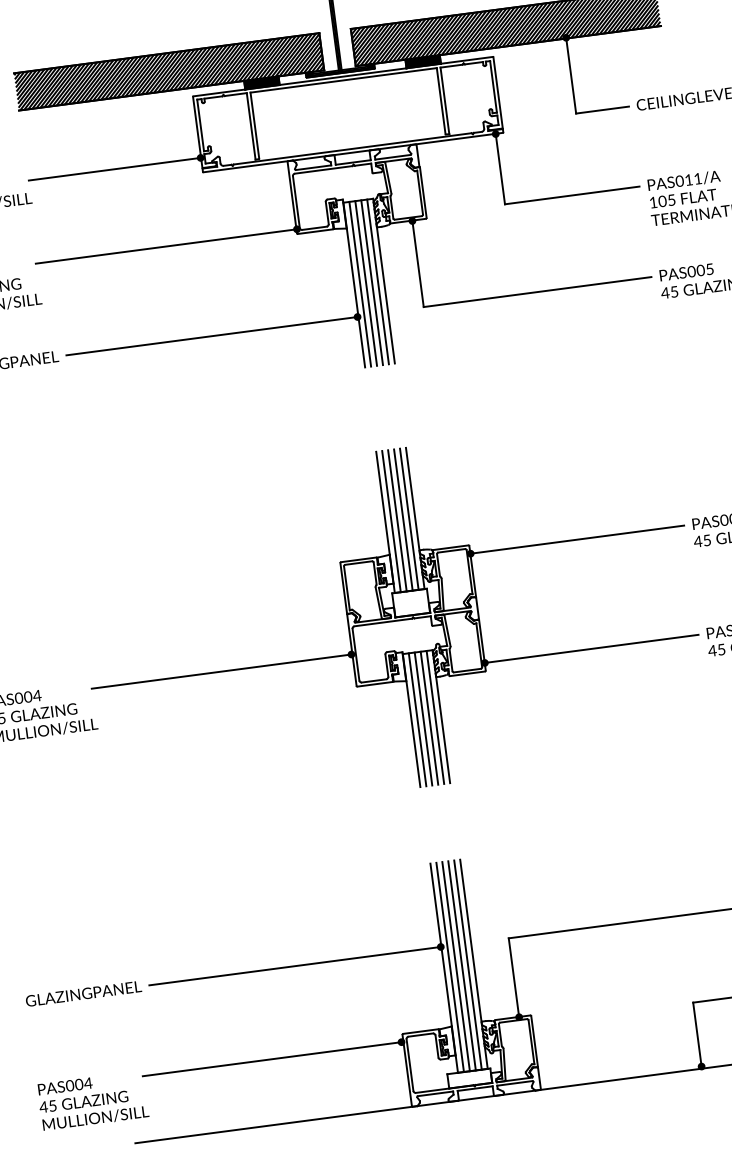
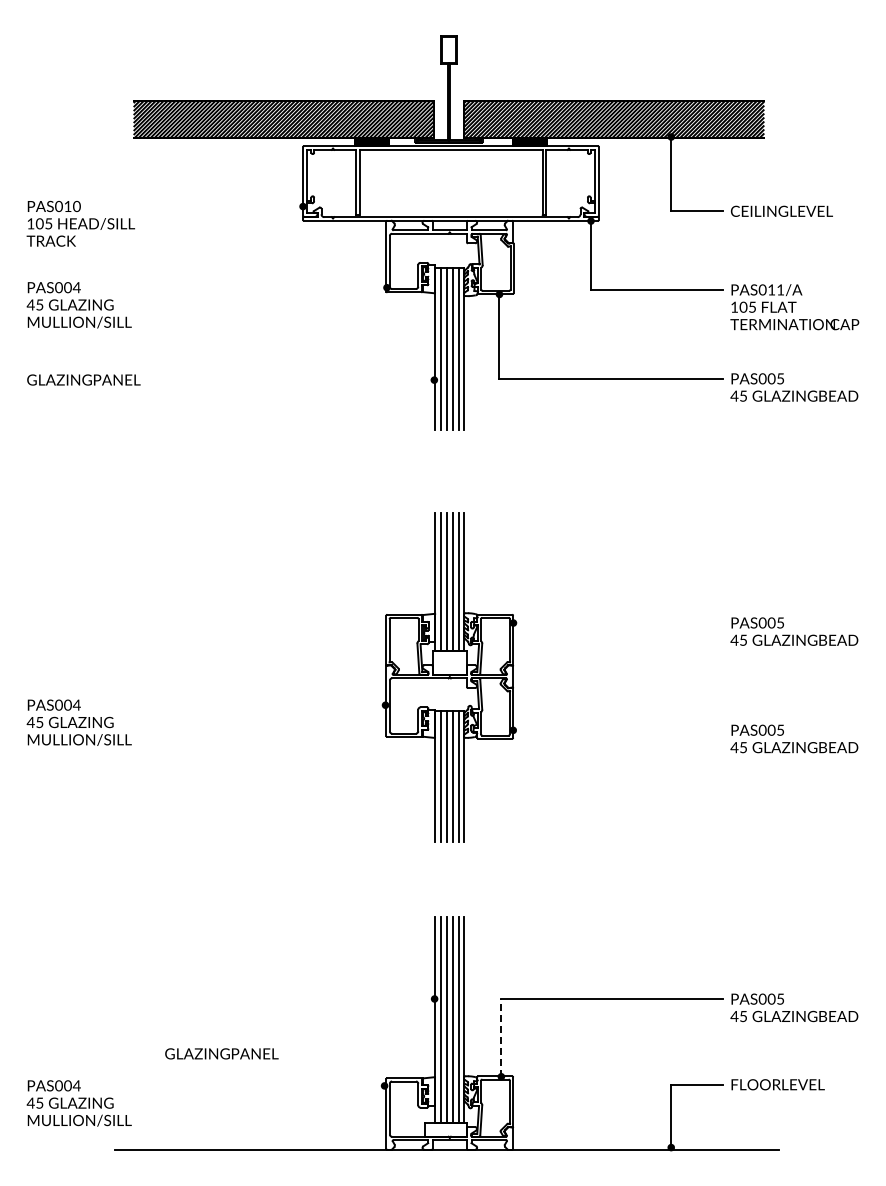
line: (114, 169) -> (218, 206), removed
line: (166, 246) -> (258, 287), removed
line: (212, 336) -> (291, 380), removed
line: (577, 540) -> (618, 623), removed
line: (592, 649) -> (618, 730), removed
line: (221, 671) -> (257, 705), removed
line: (295, 965) -> (291, 998), removed
line: (514, 978) -> (501, 1038), solid -> dashed
text: (83, 993) -> (221, 1053), moved
line: (272, 1058) -> (257, 1085), removed

